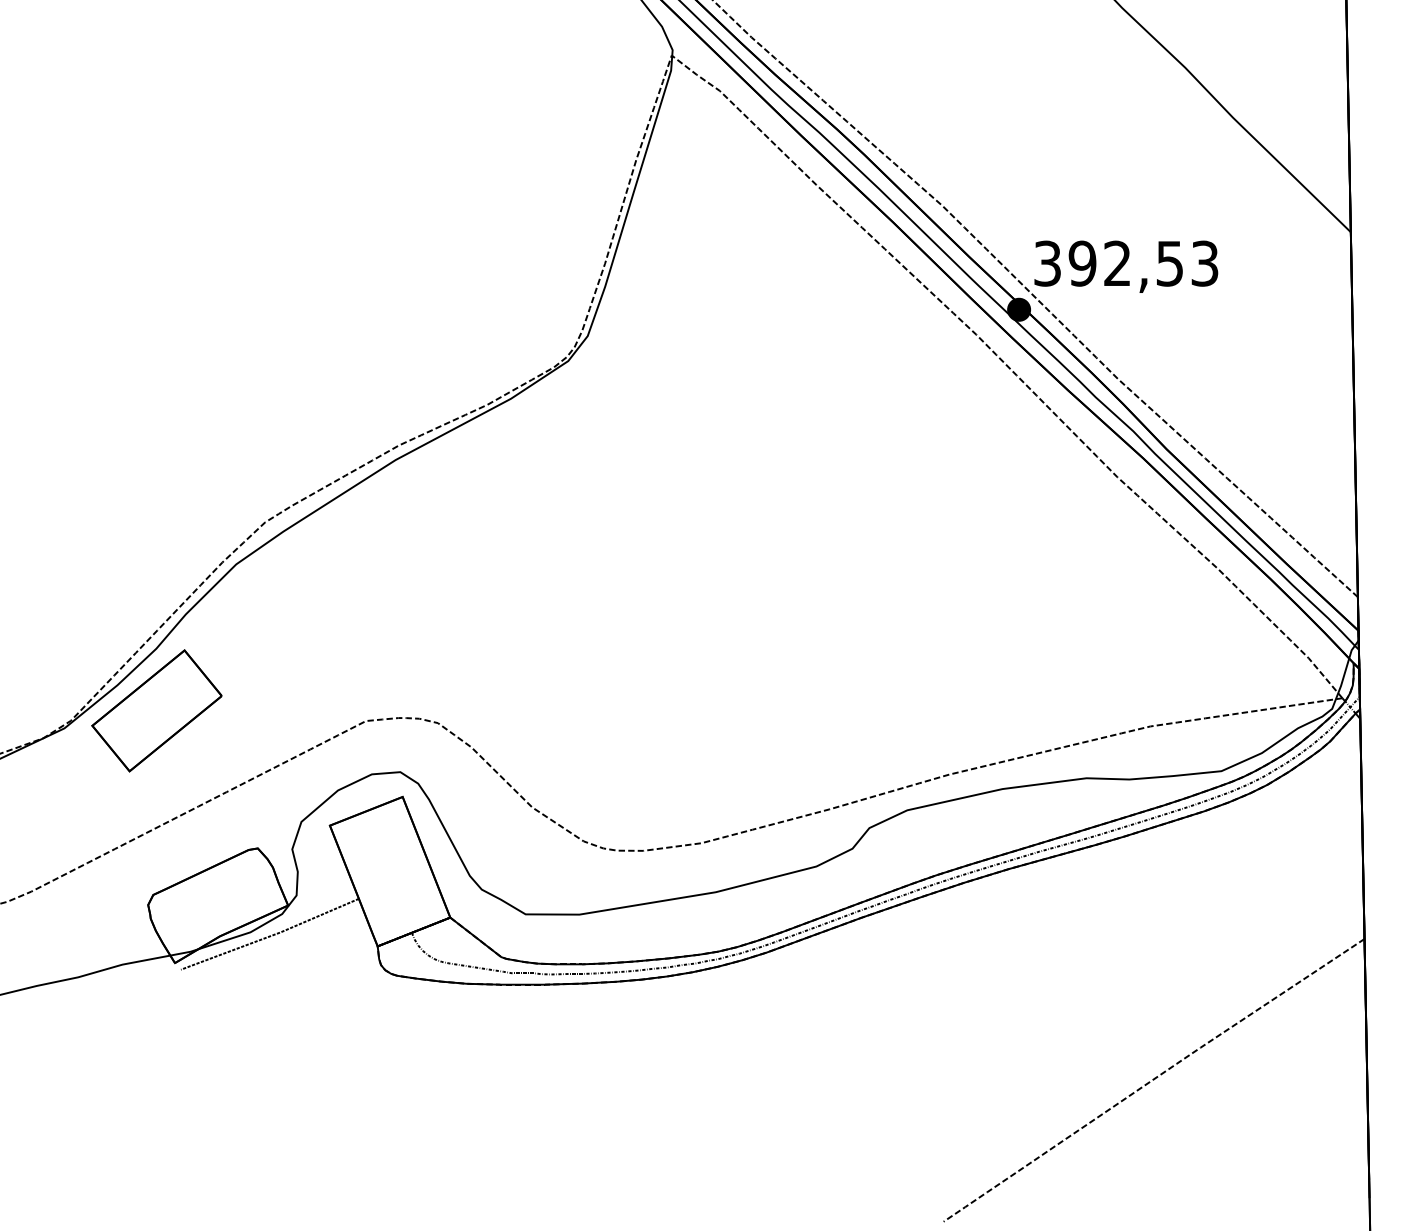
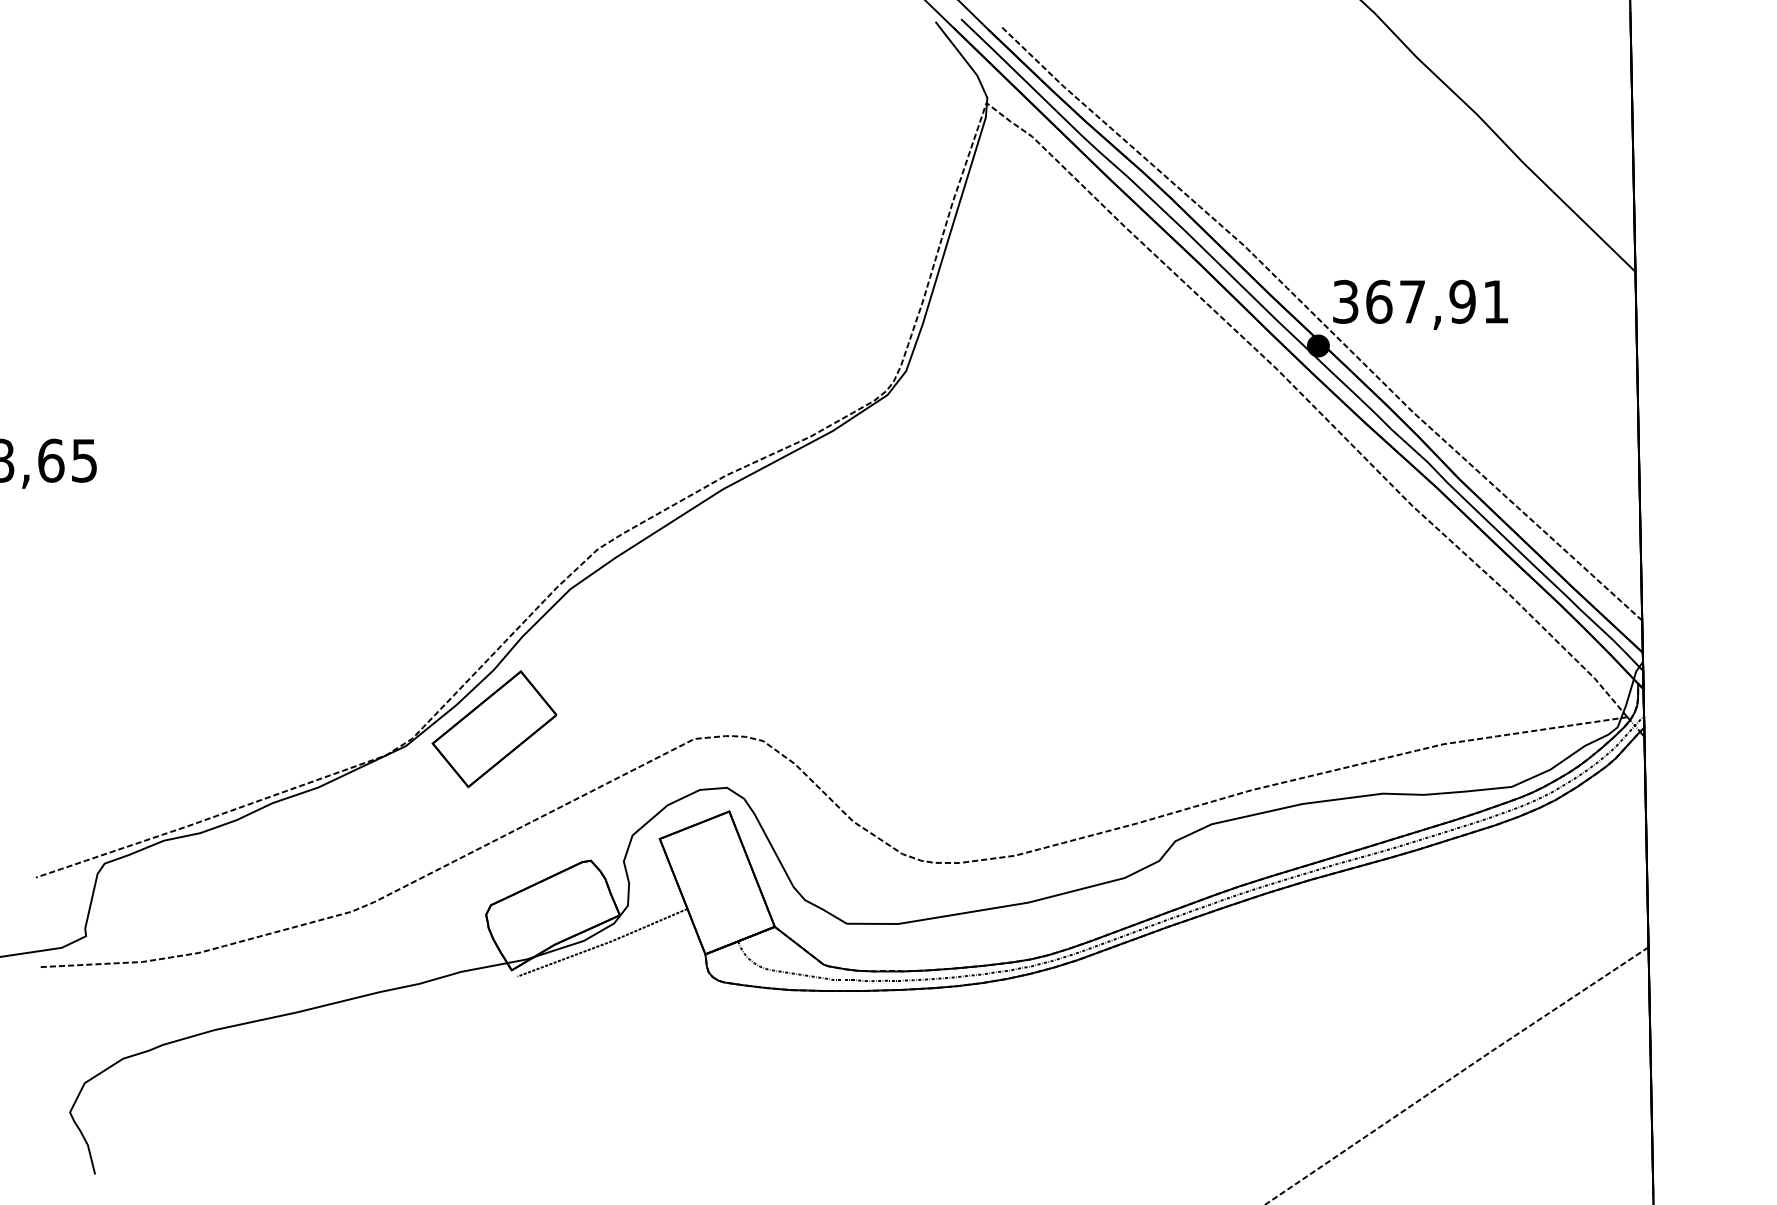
text: (1142, 263) -> (1436, 301), 392,53 -> 367,91

